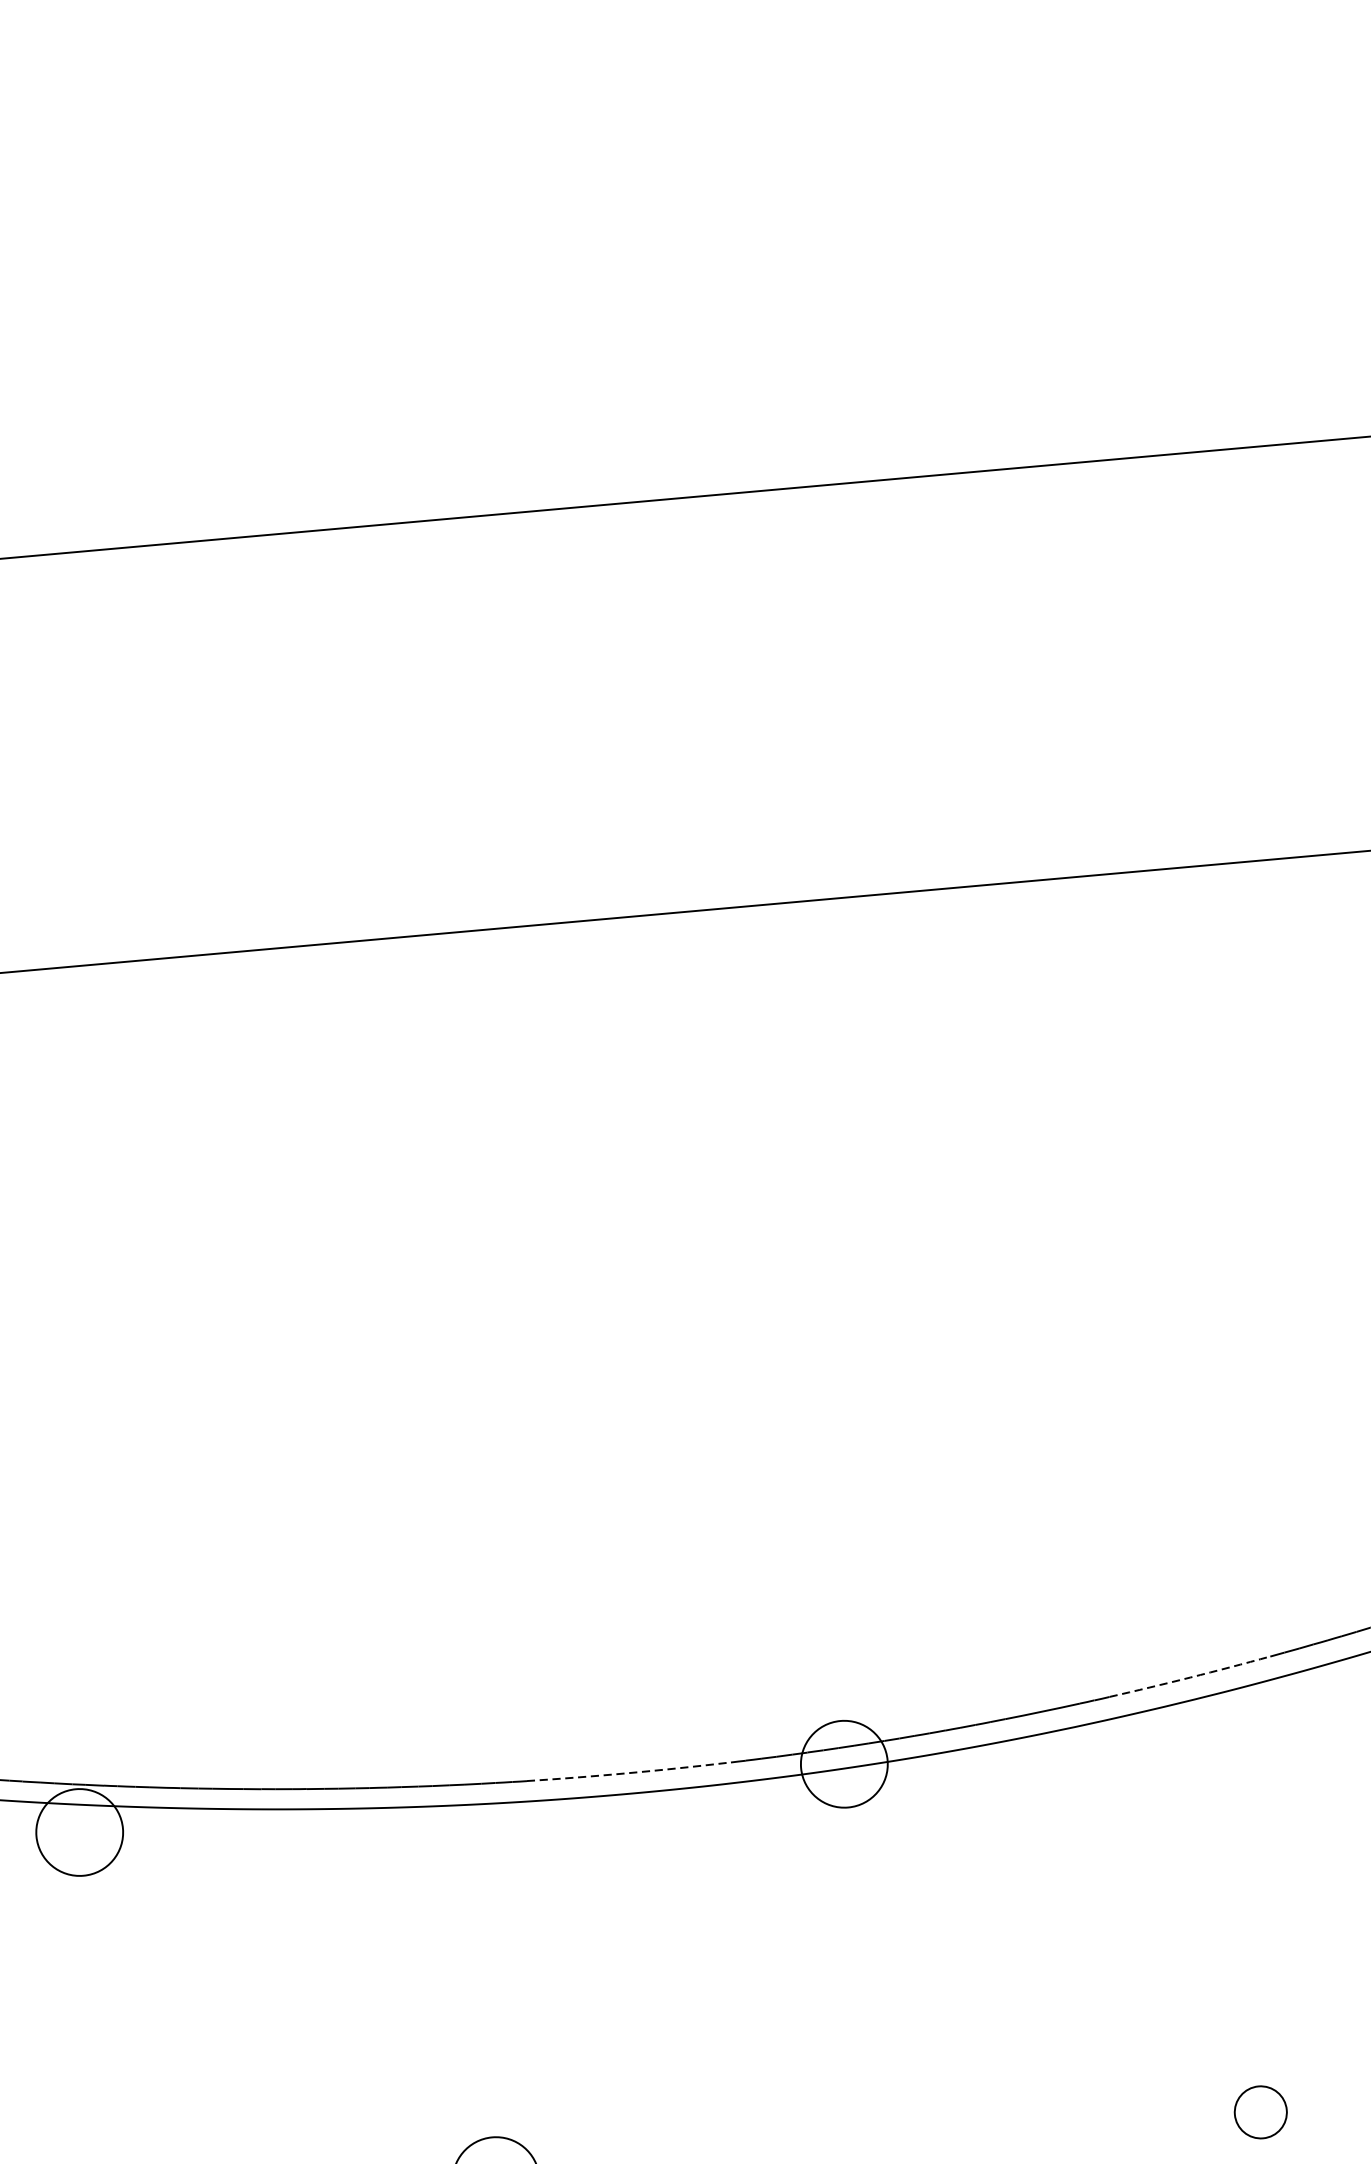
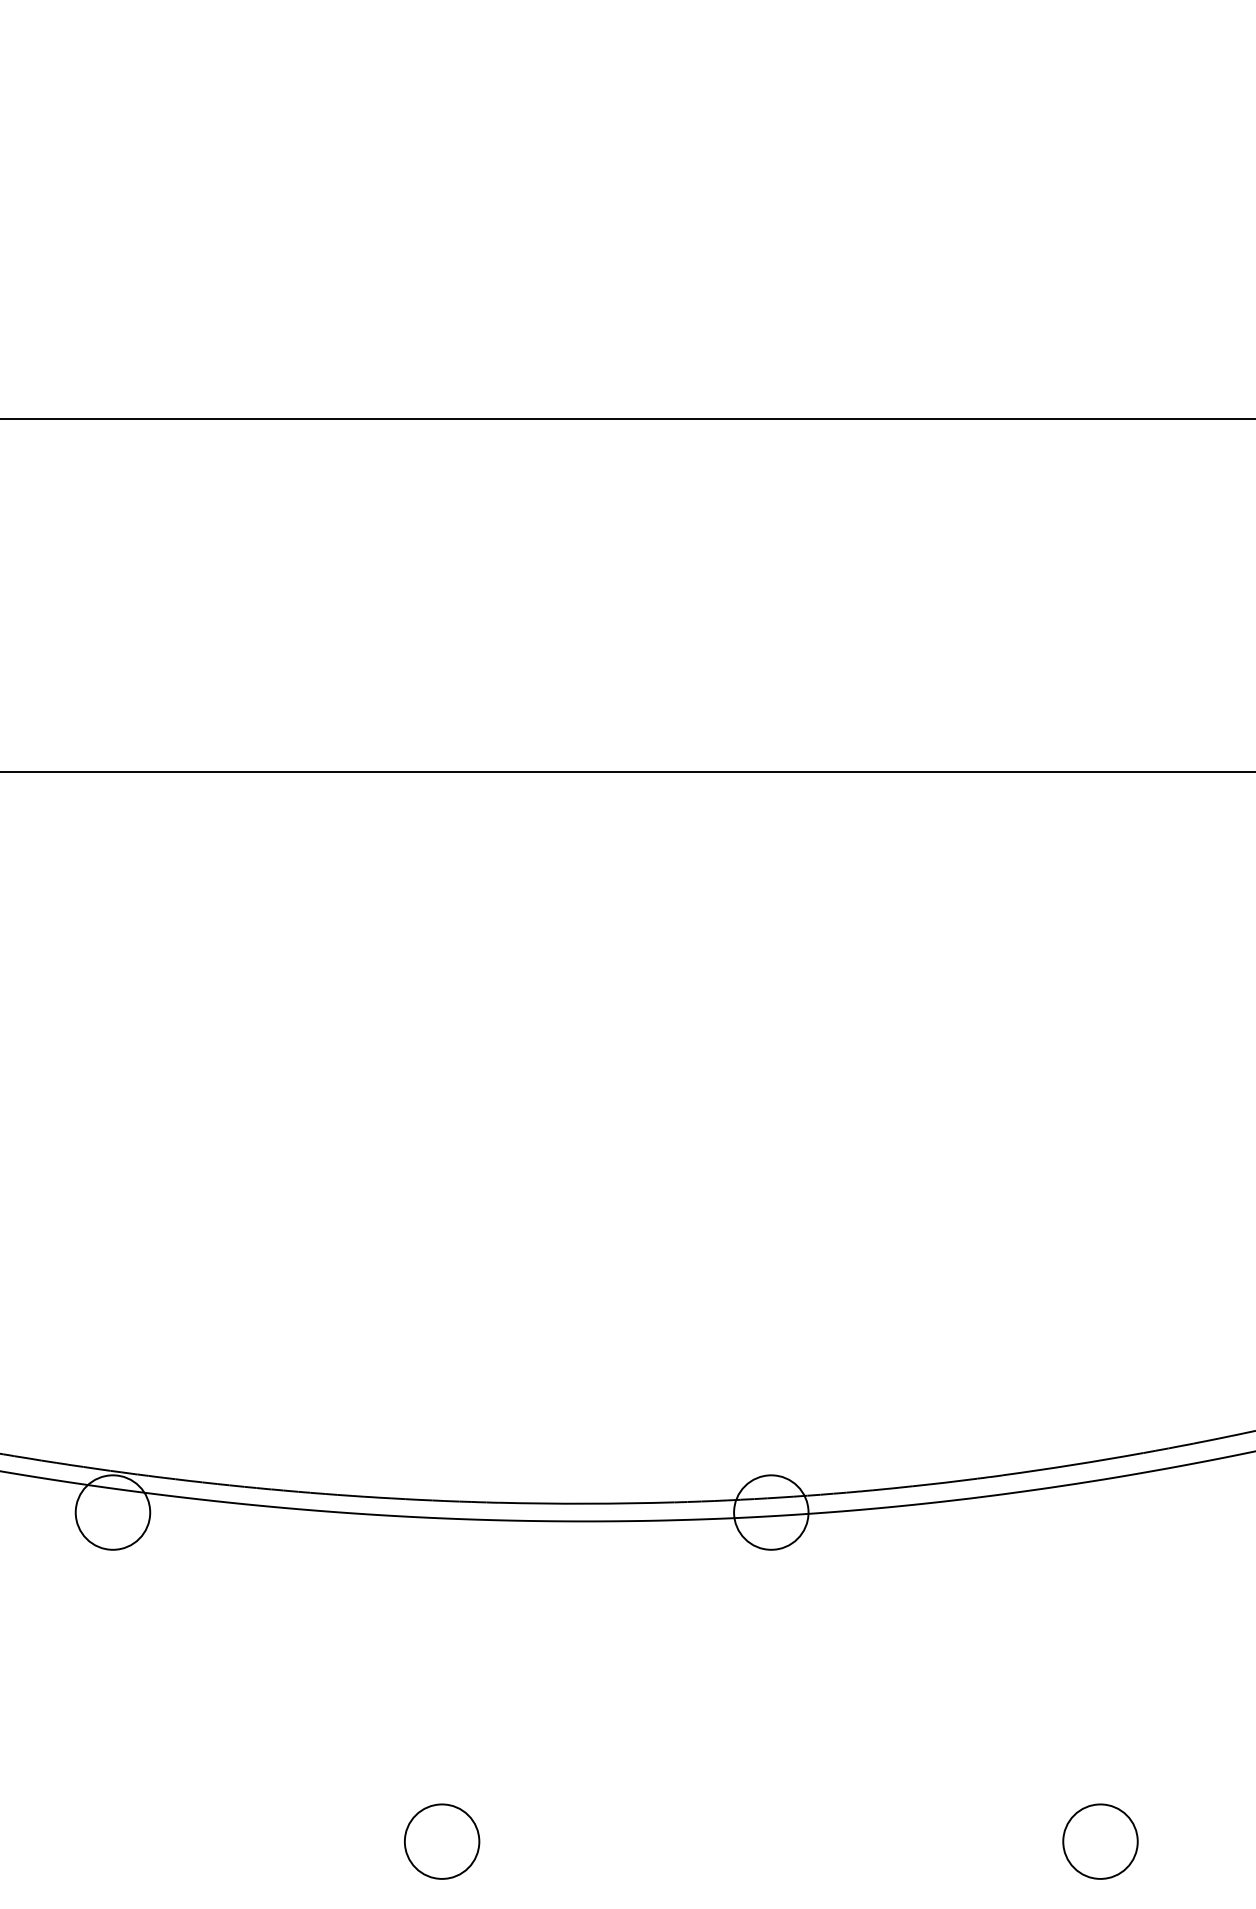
arc: (1190, 1677) -> (1073, 1464), dashed -> solid
arc: (628, 1772) -> (586, 1503), dashed -> solid
circle: (1260, 2112) -> (1100, 1841), size x1.67

